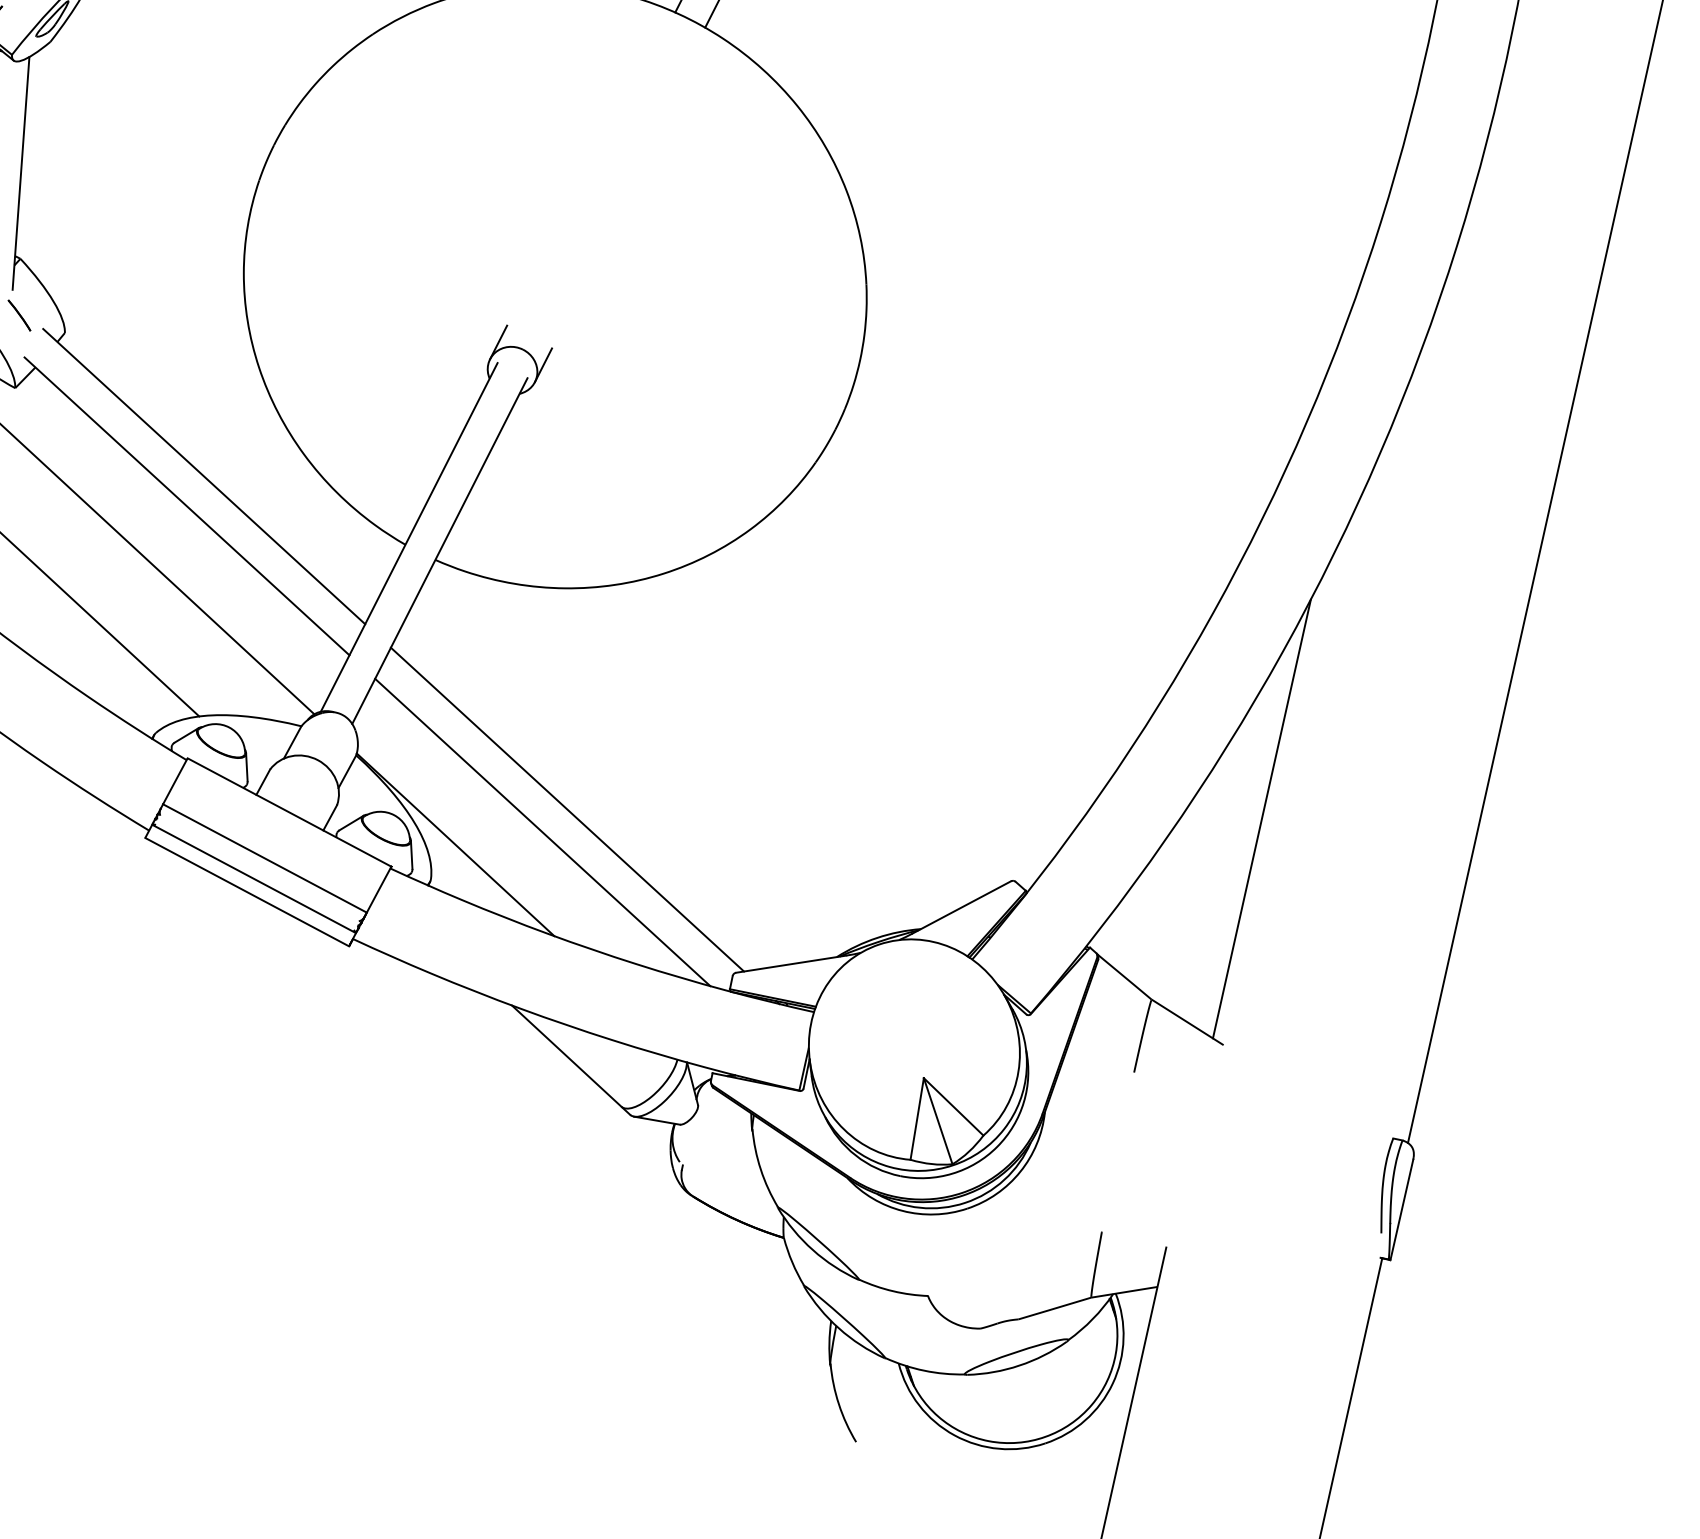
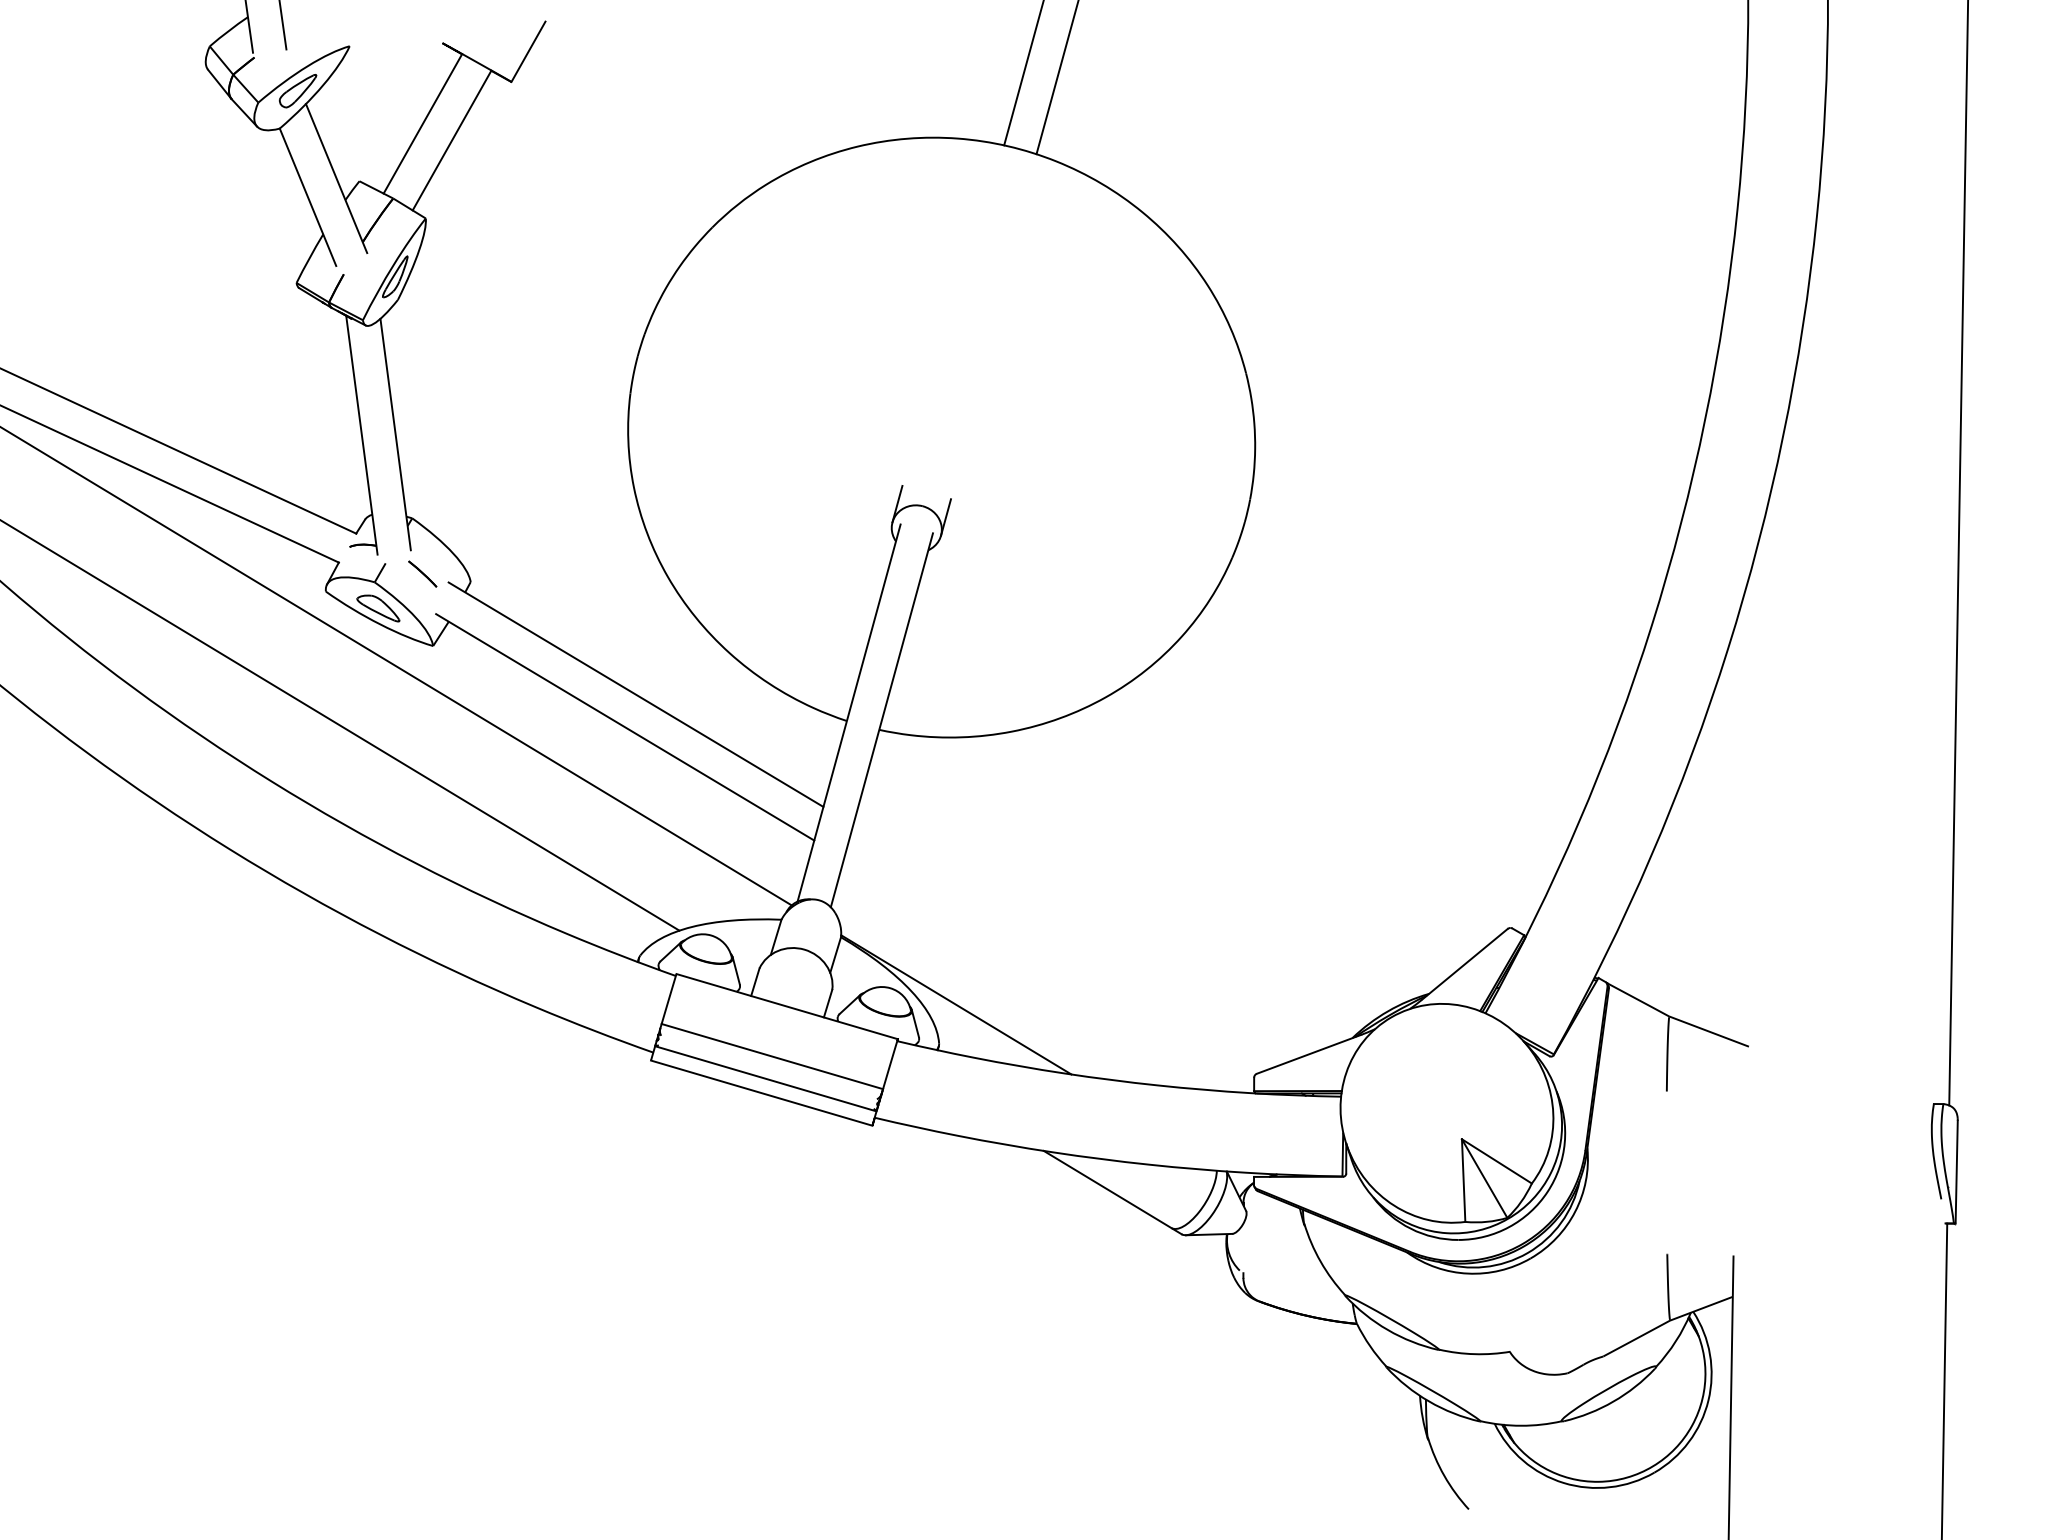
line: (567, 809) -> (1058, 947), removed
line: (1261, 818) -> (1740, 817), removed
line: (542, 832) -> (1039, 975), removed

